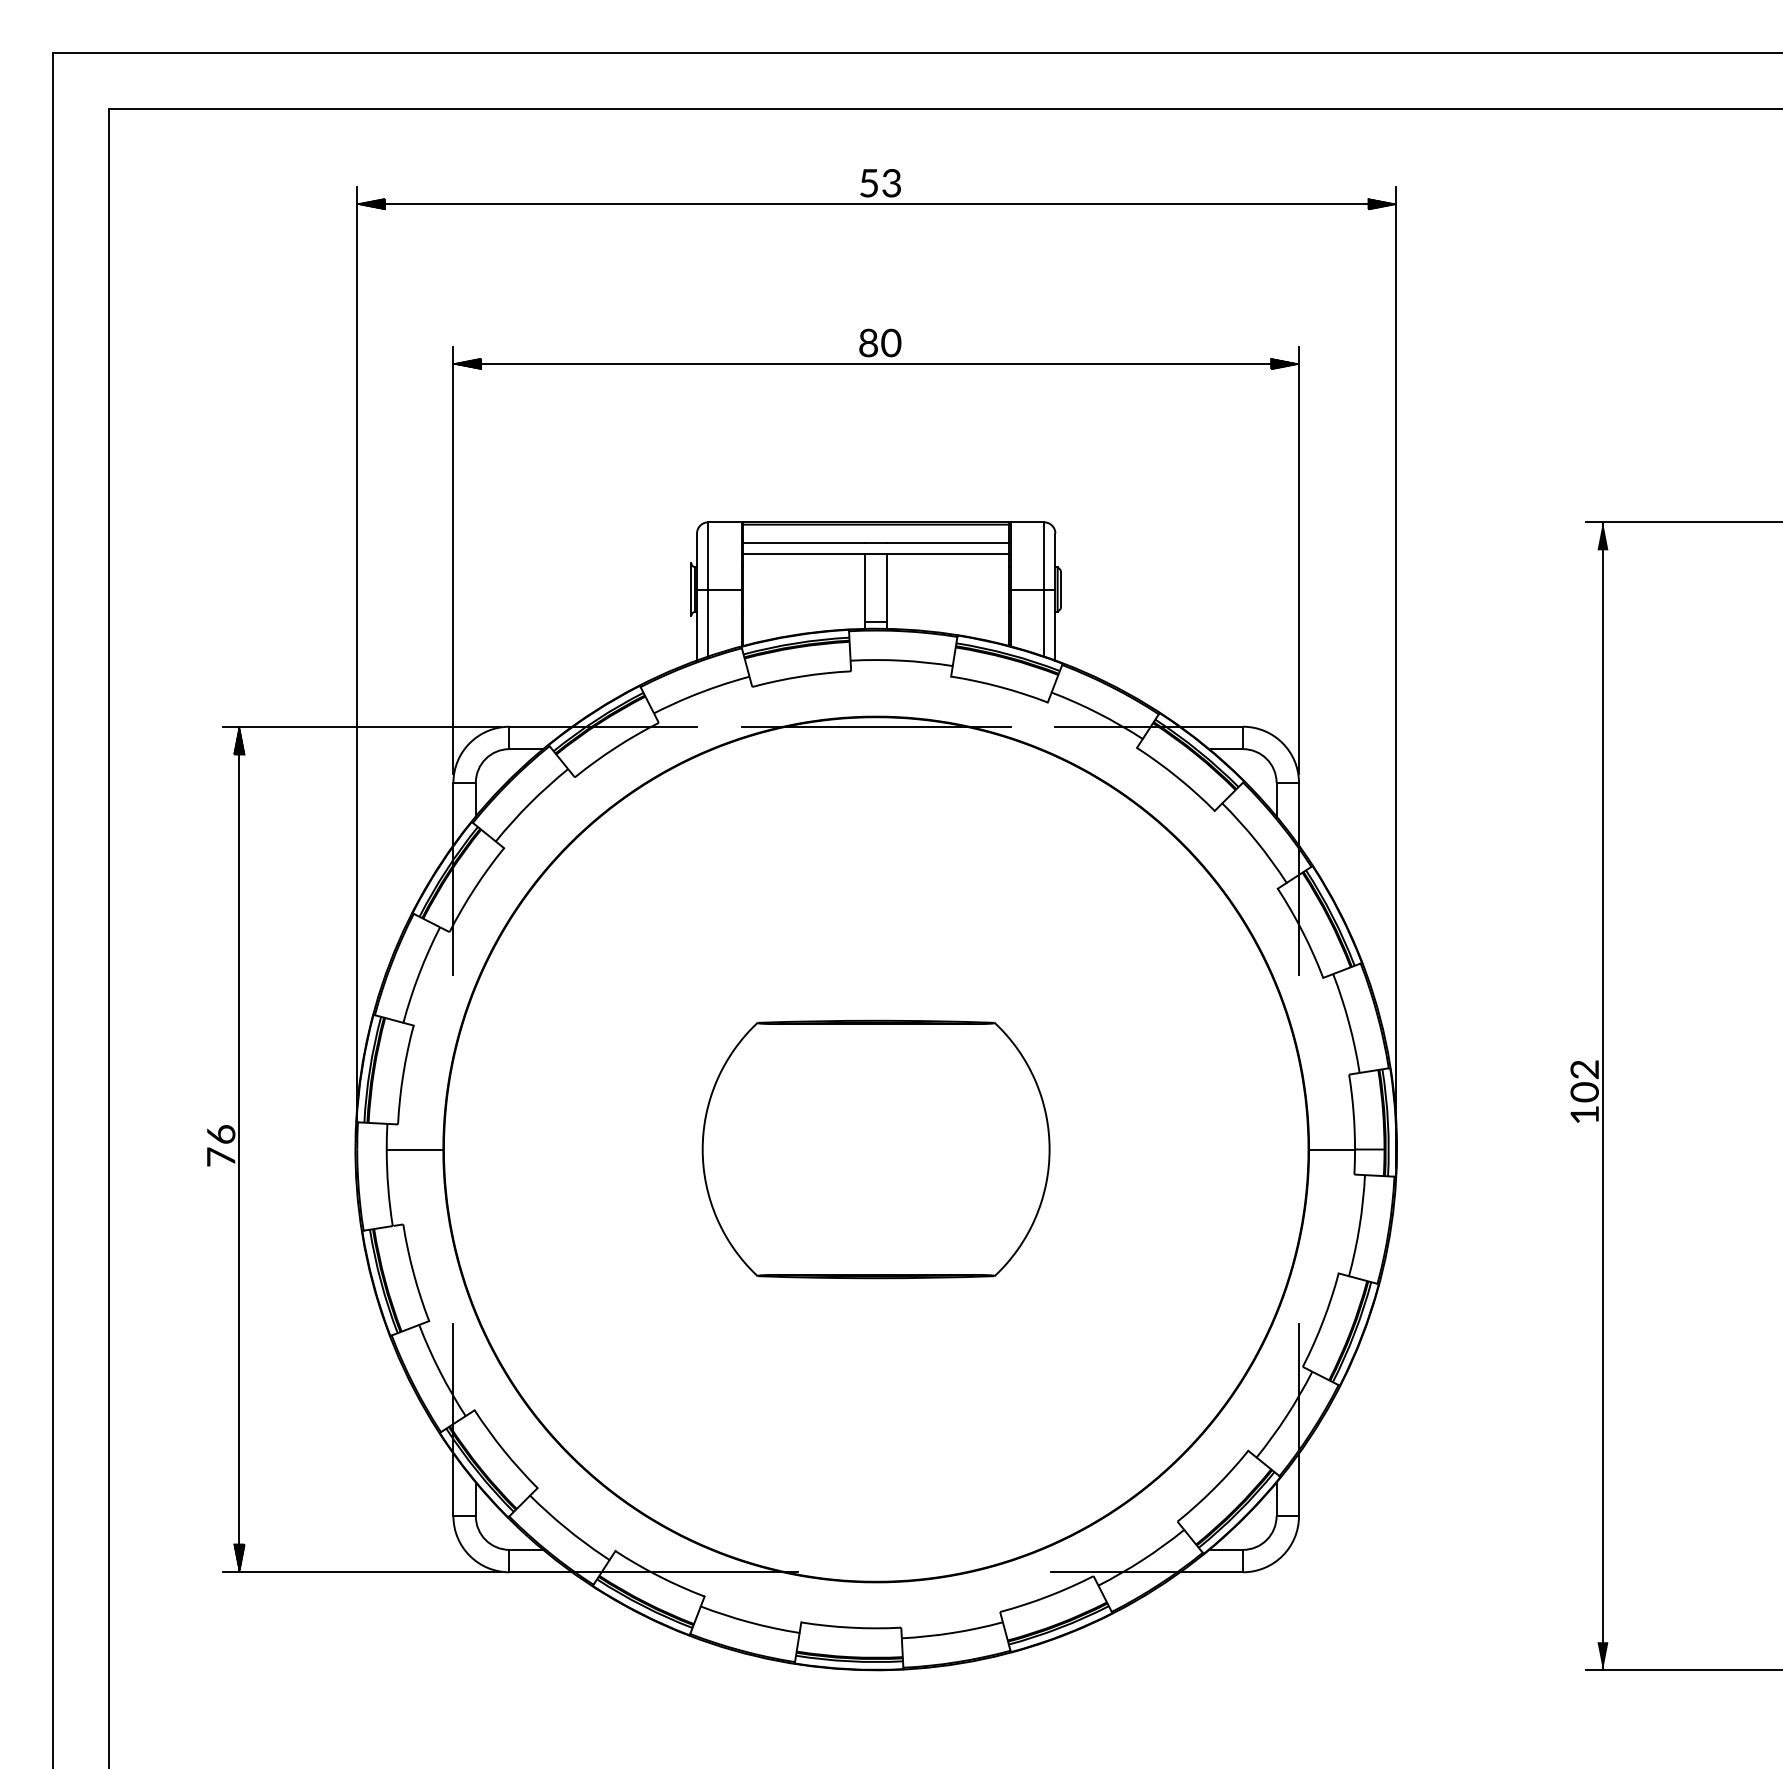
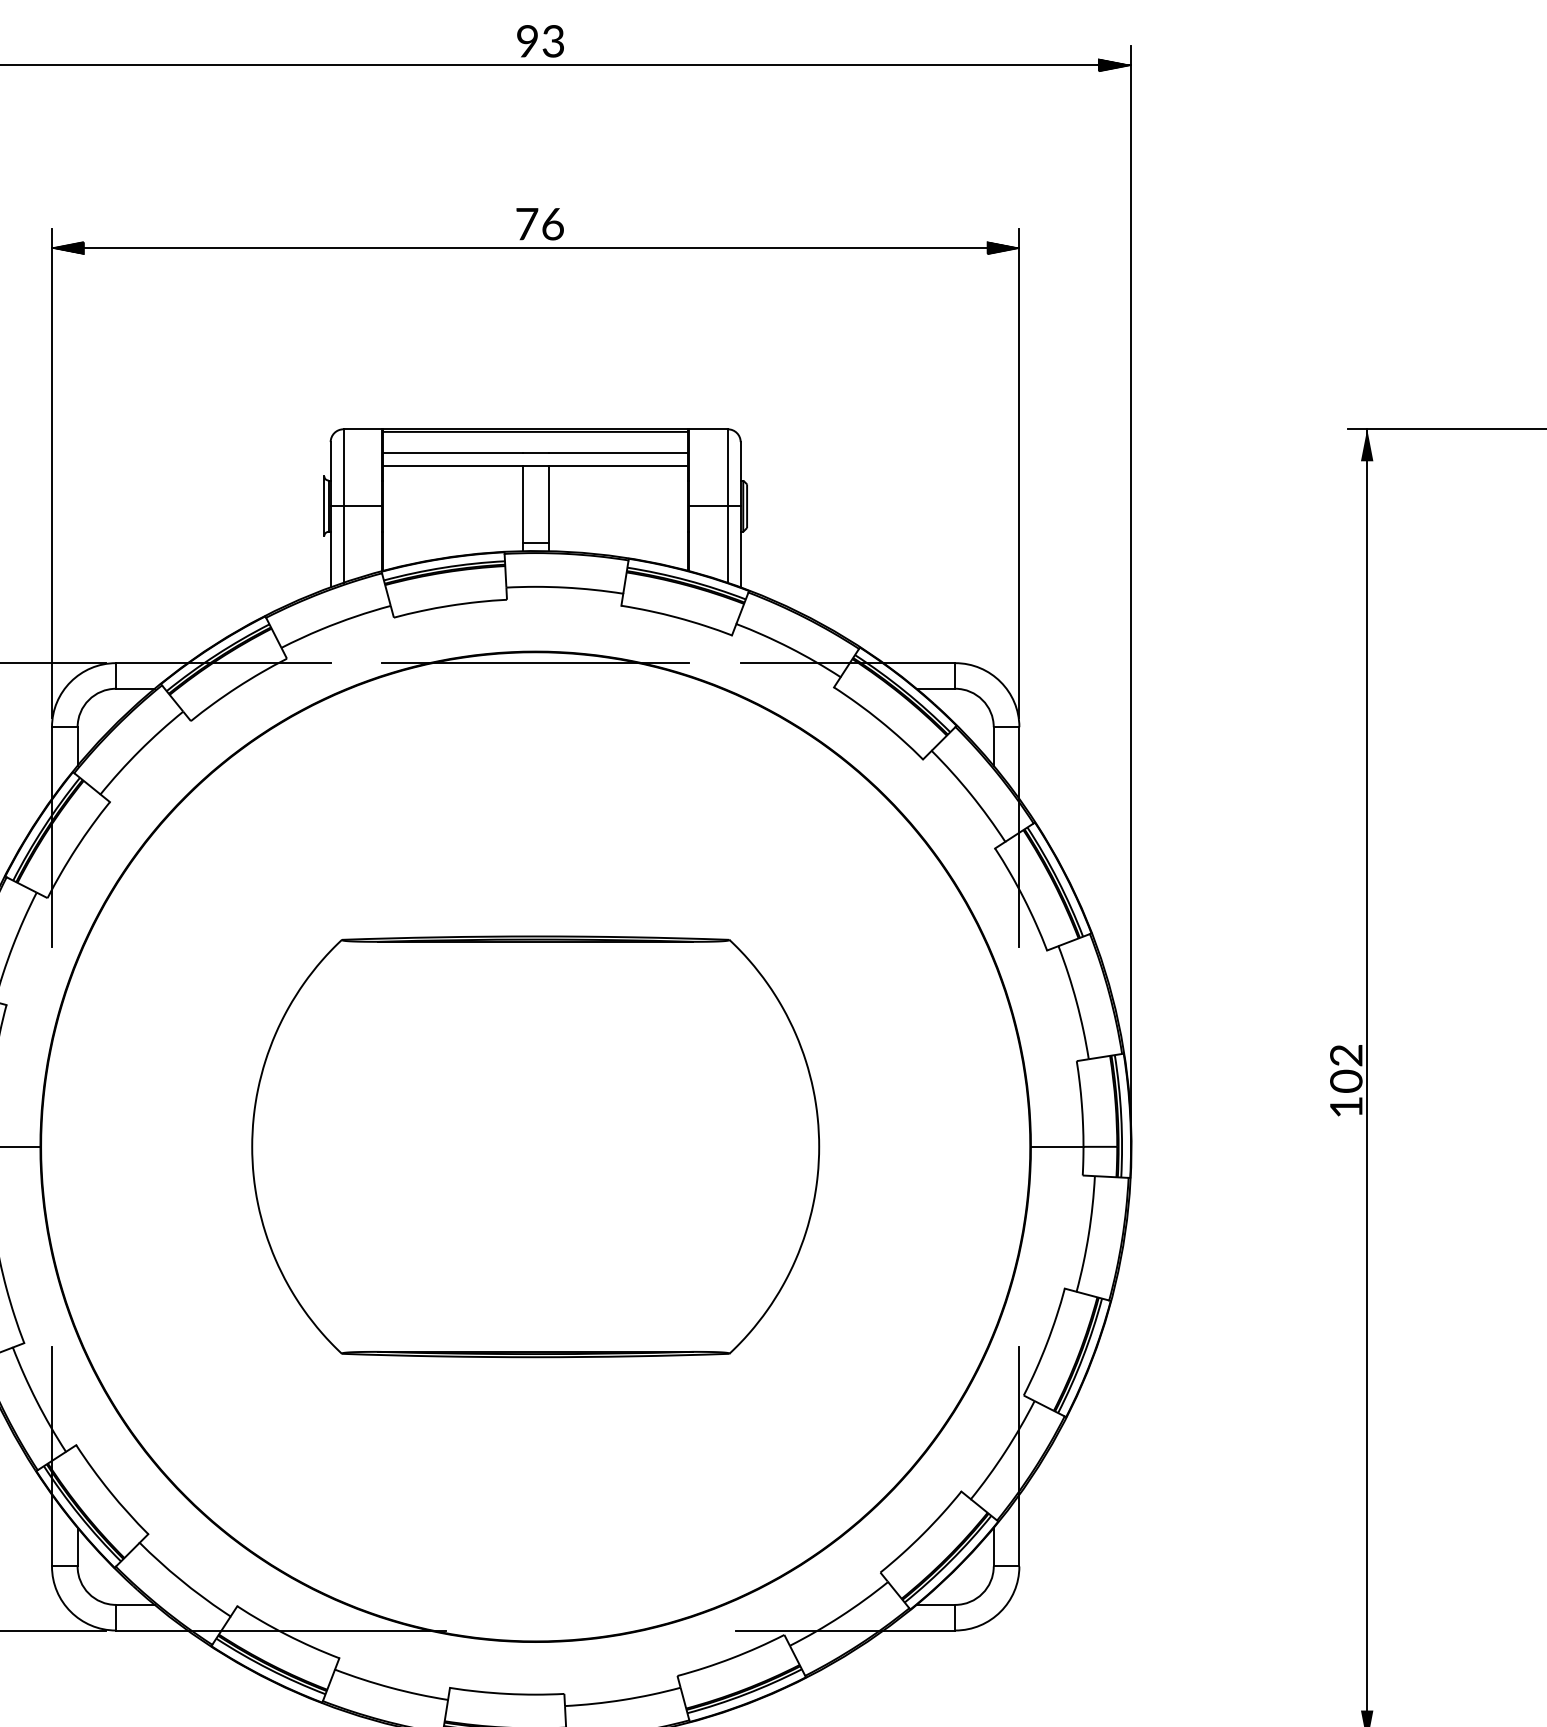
text: (868, 183) -> (526, 41), 53 -> 93
text: (880, 342) -> (540, 223), 80 -> 76
part: (875, 1149) -> (534, 1146), size x1.43

